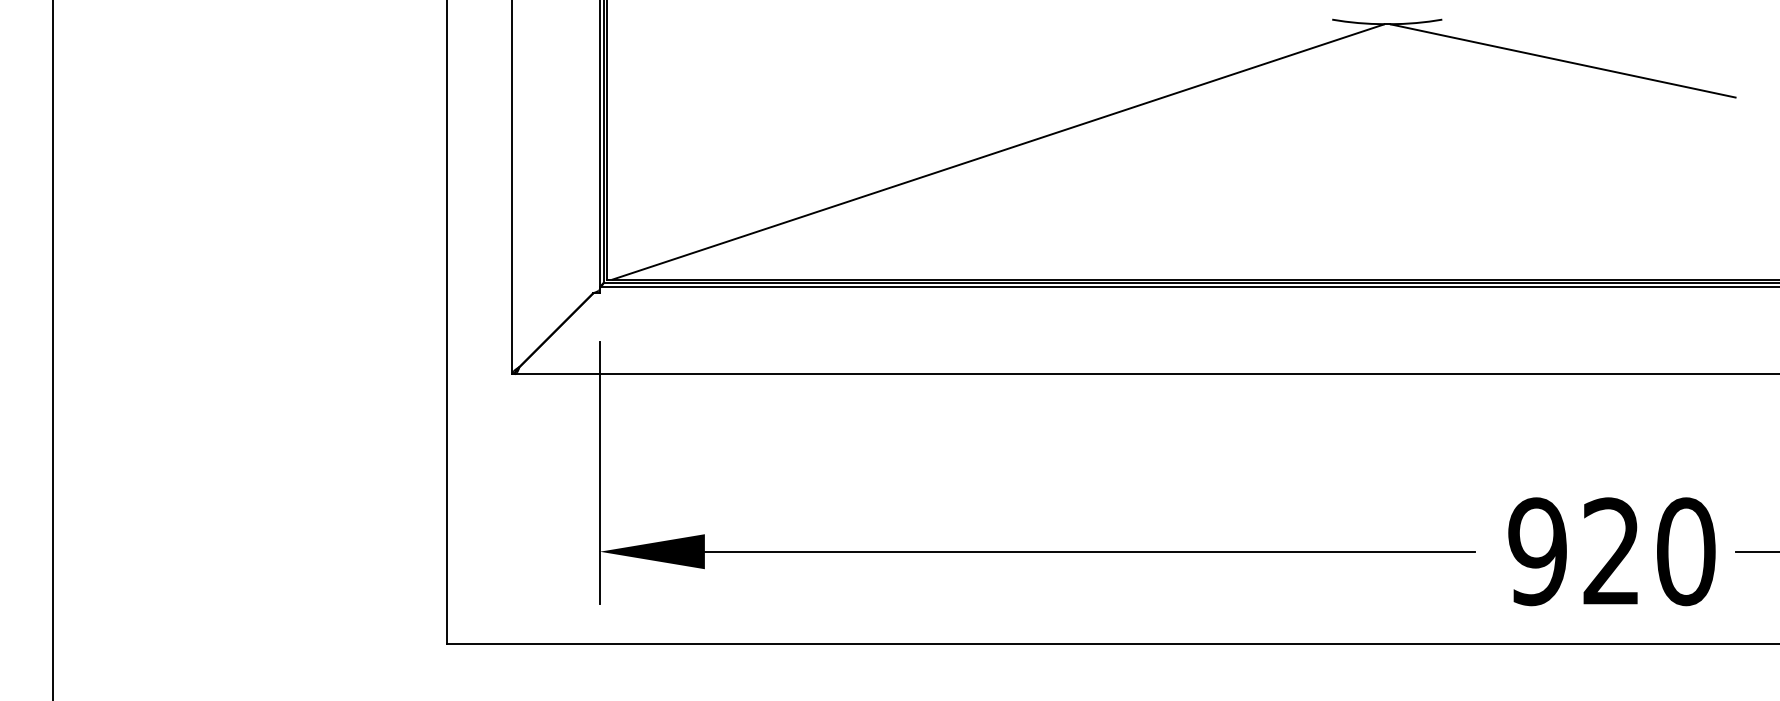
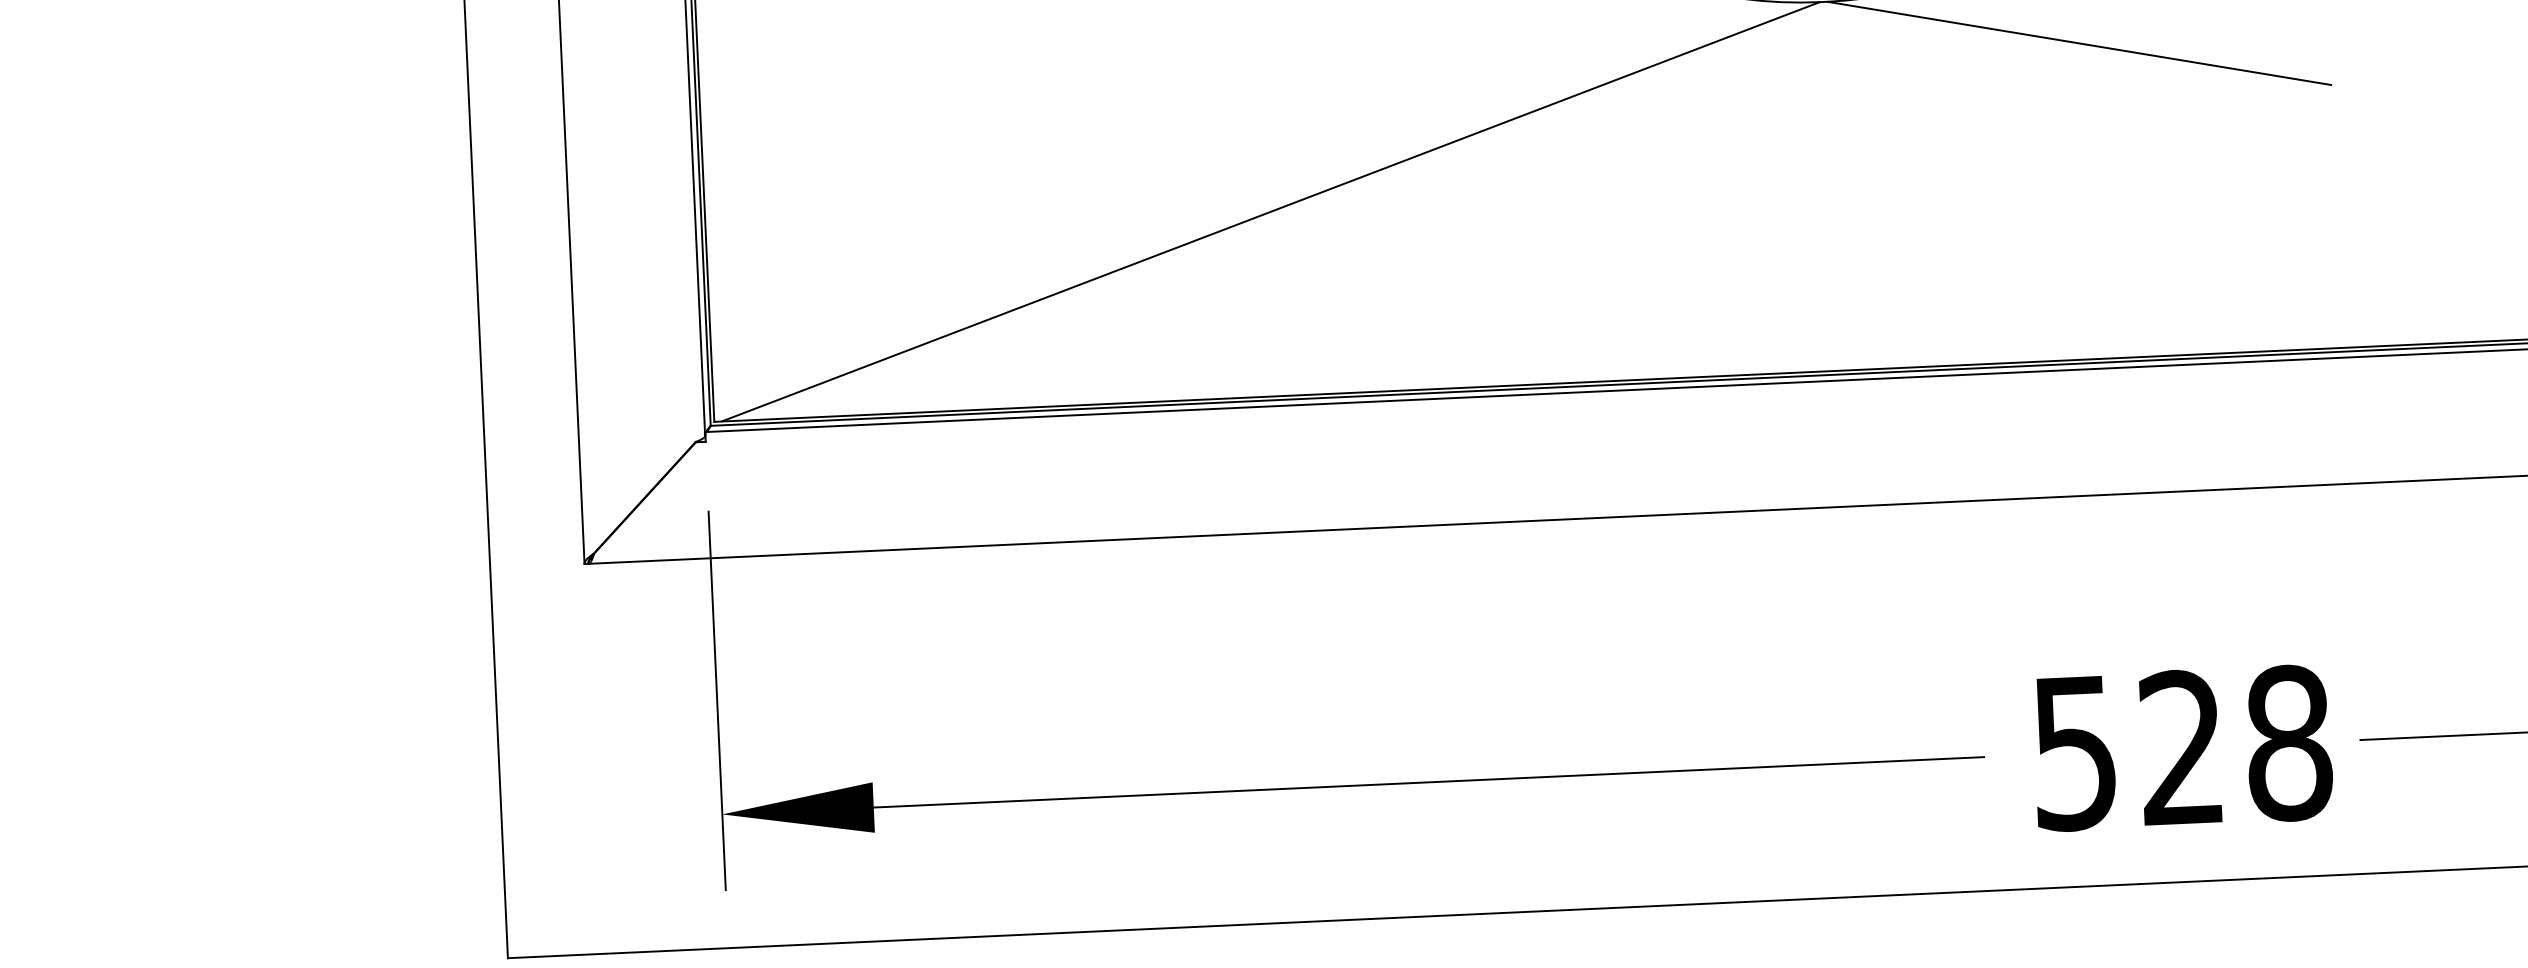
text: (1611, 551) -> (2181, 747), 920 -> 528

